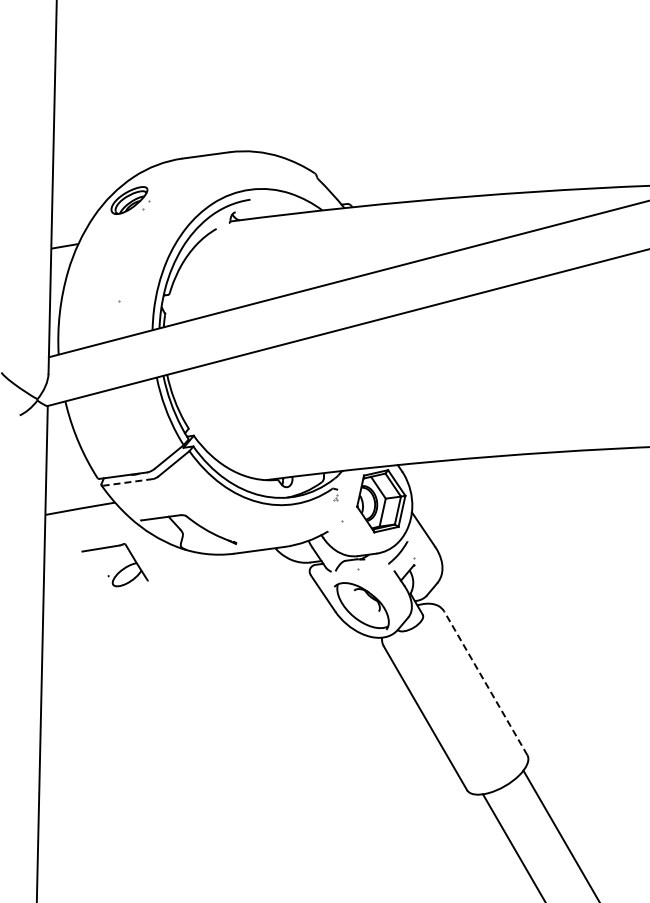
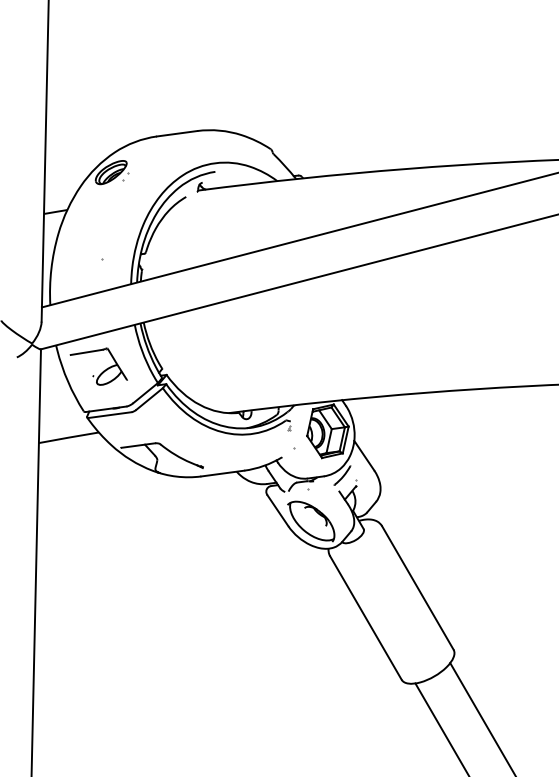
line: (127, 482) -> (109, 415), dashed -> solid
part: (119, 570) -> (102, 371), moved
line: (485, 683) -> (417, 588), dashed -> solid

